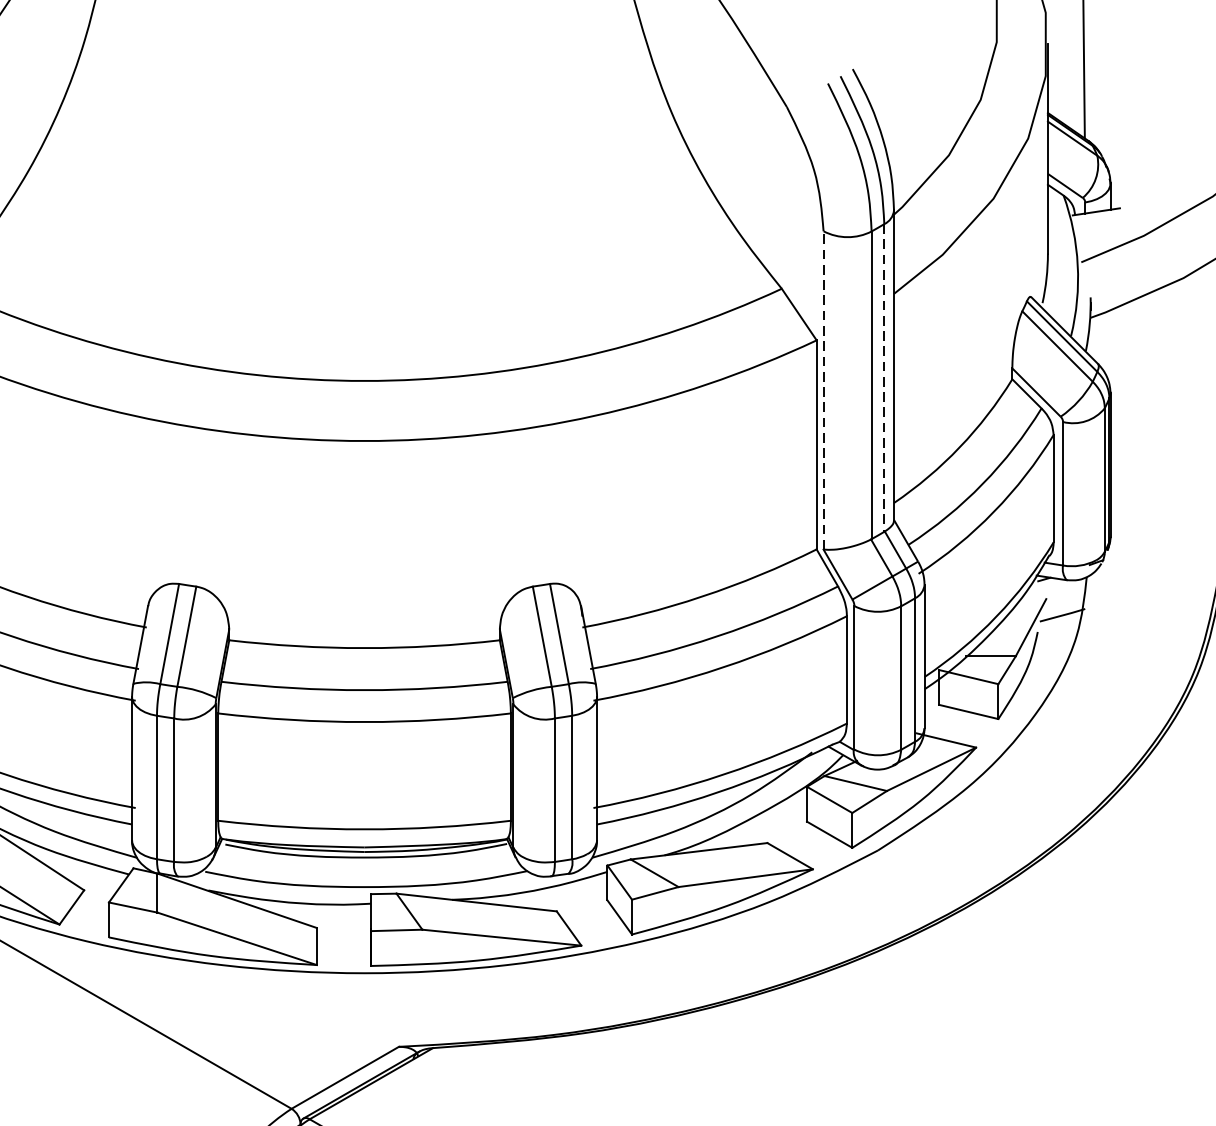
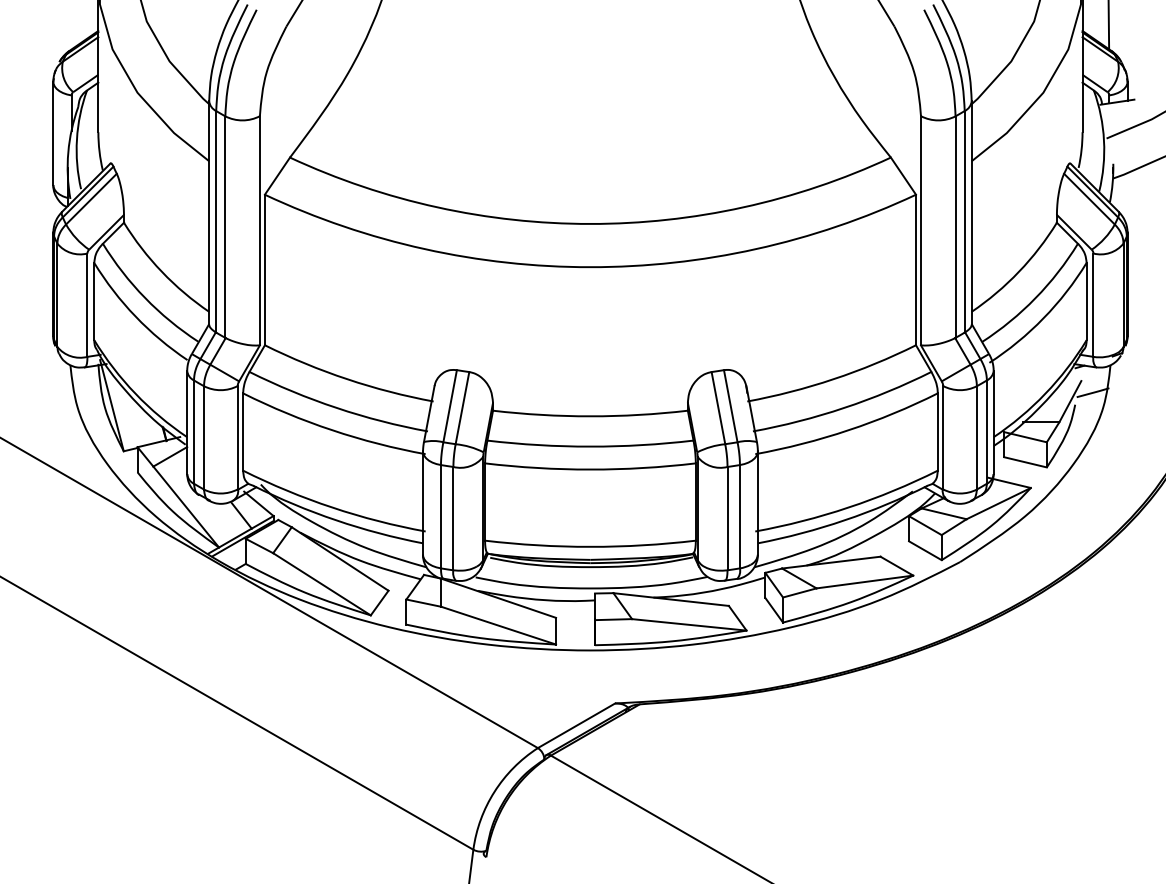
line: (884, 377) -> (964, 221), dashed -> solid
line: (822, 390) -> (920, 230), dashed -> solid

